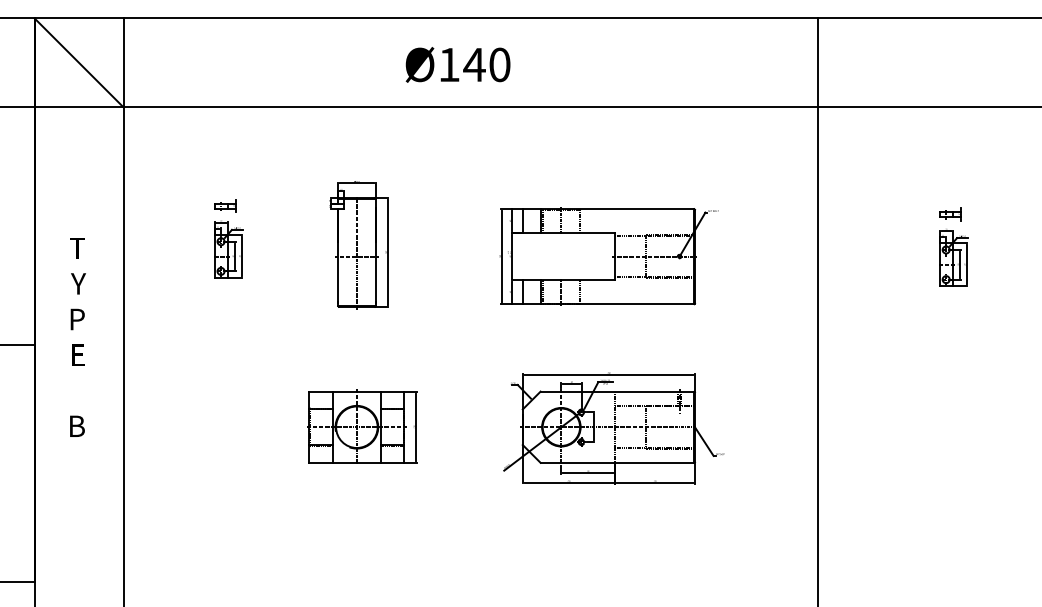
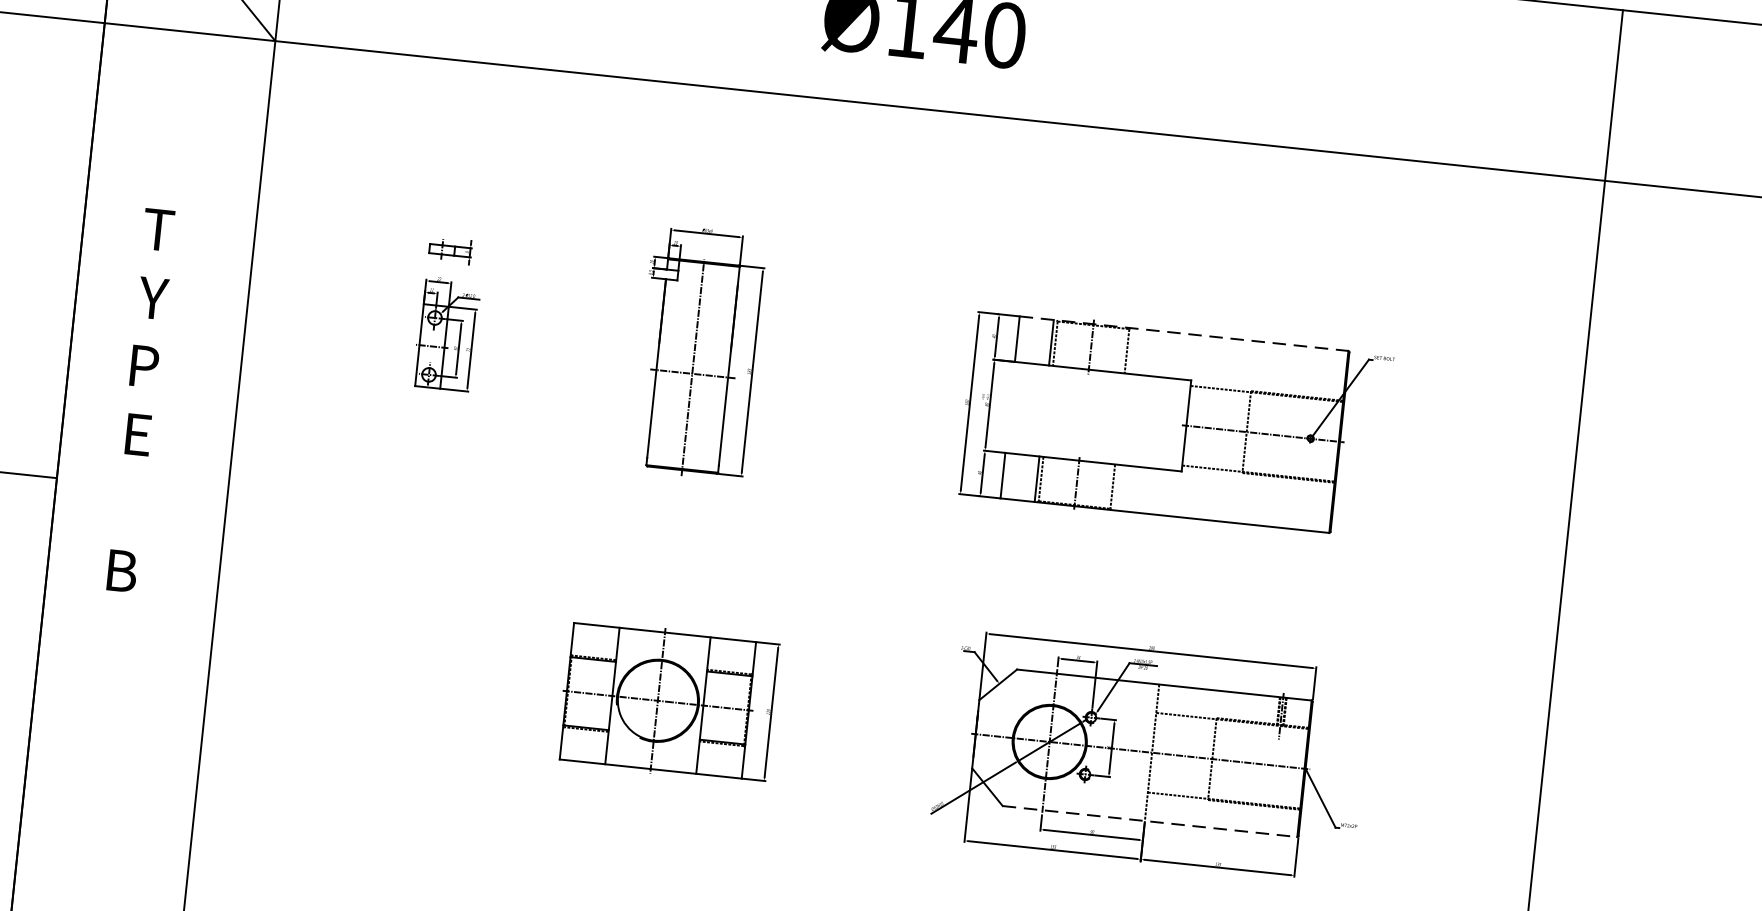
line: (608, 209) -> (1183, 334), solid -> dashed
text: (77, 337) -> (140, 400), moved
line: (617, 462) -> (1150, 820), solid -> dashed

